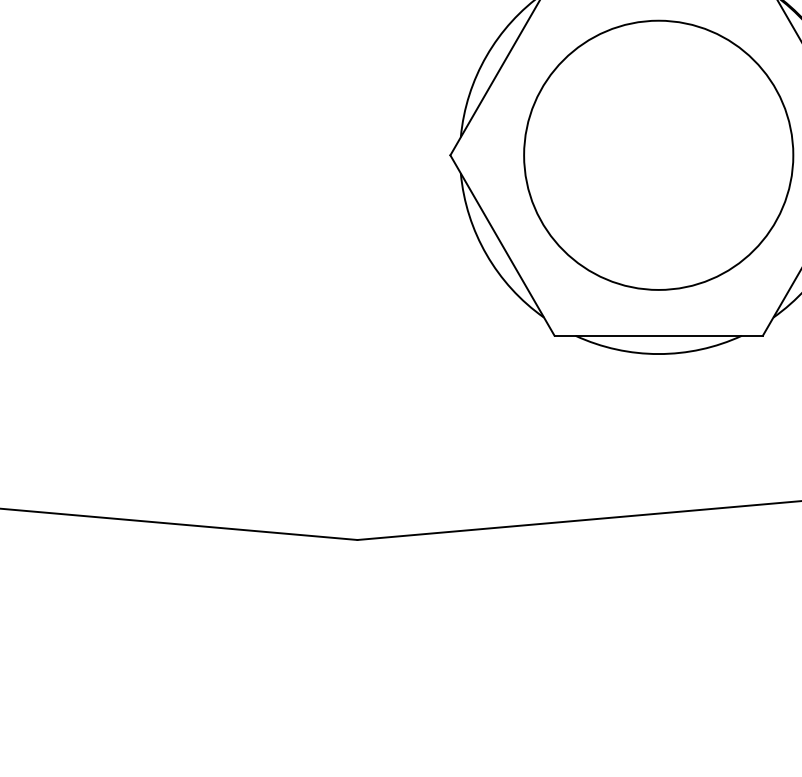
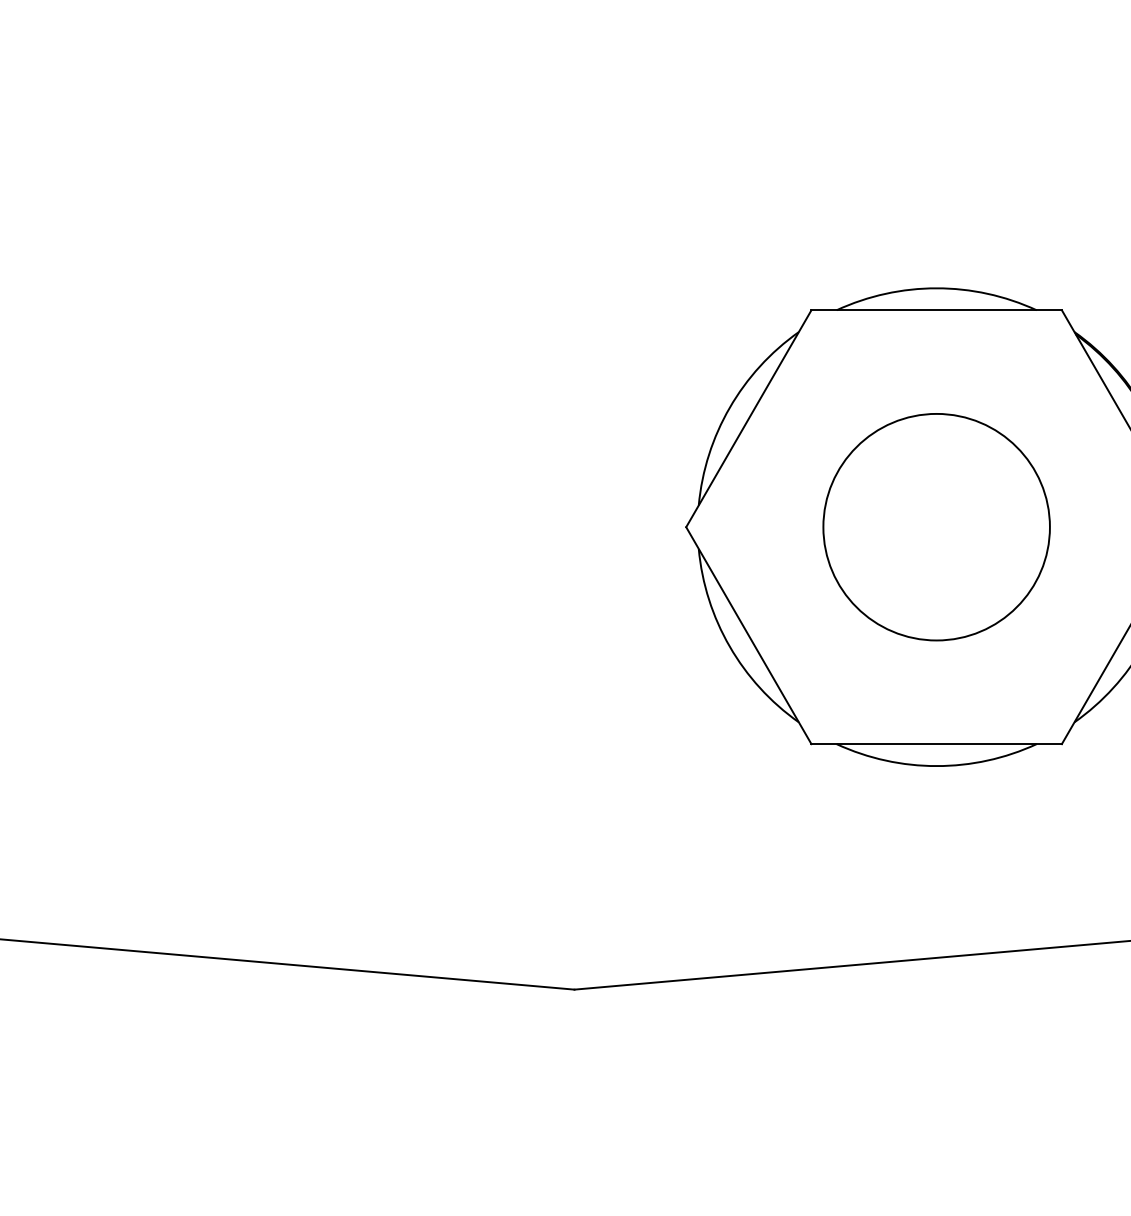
circle: (658, 155) -> (936, 527), size x0.7

